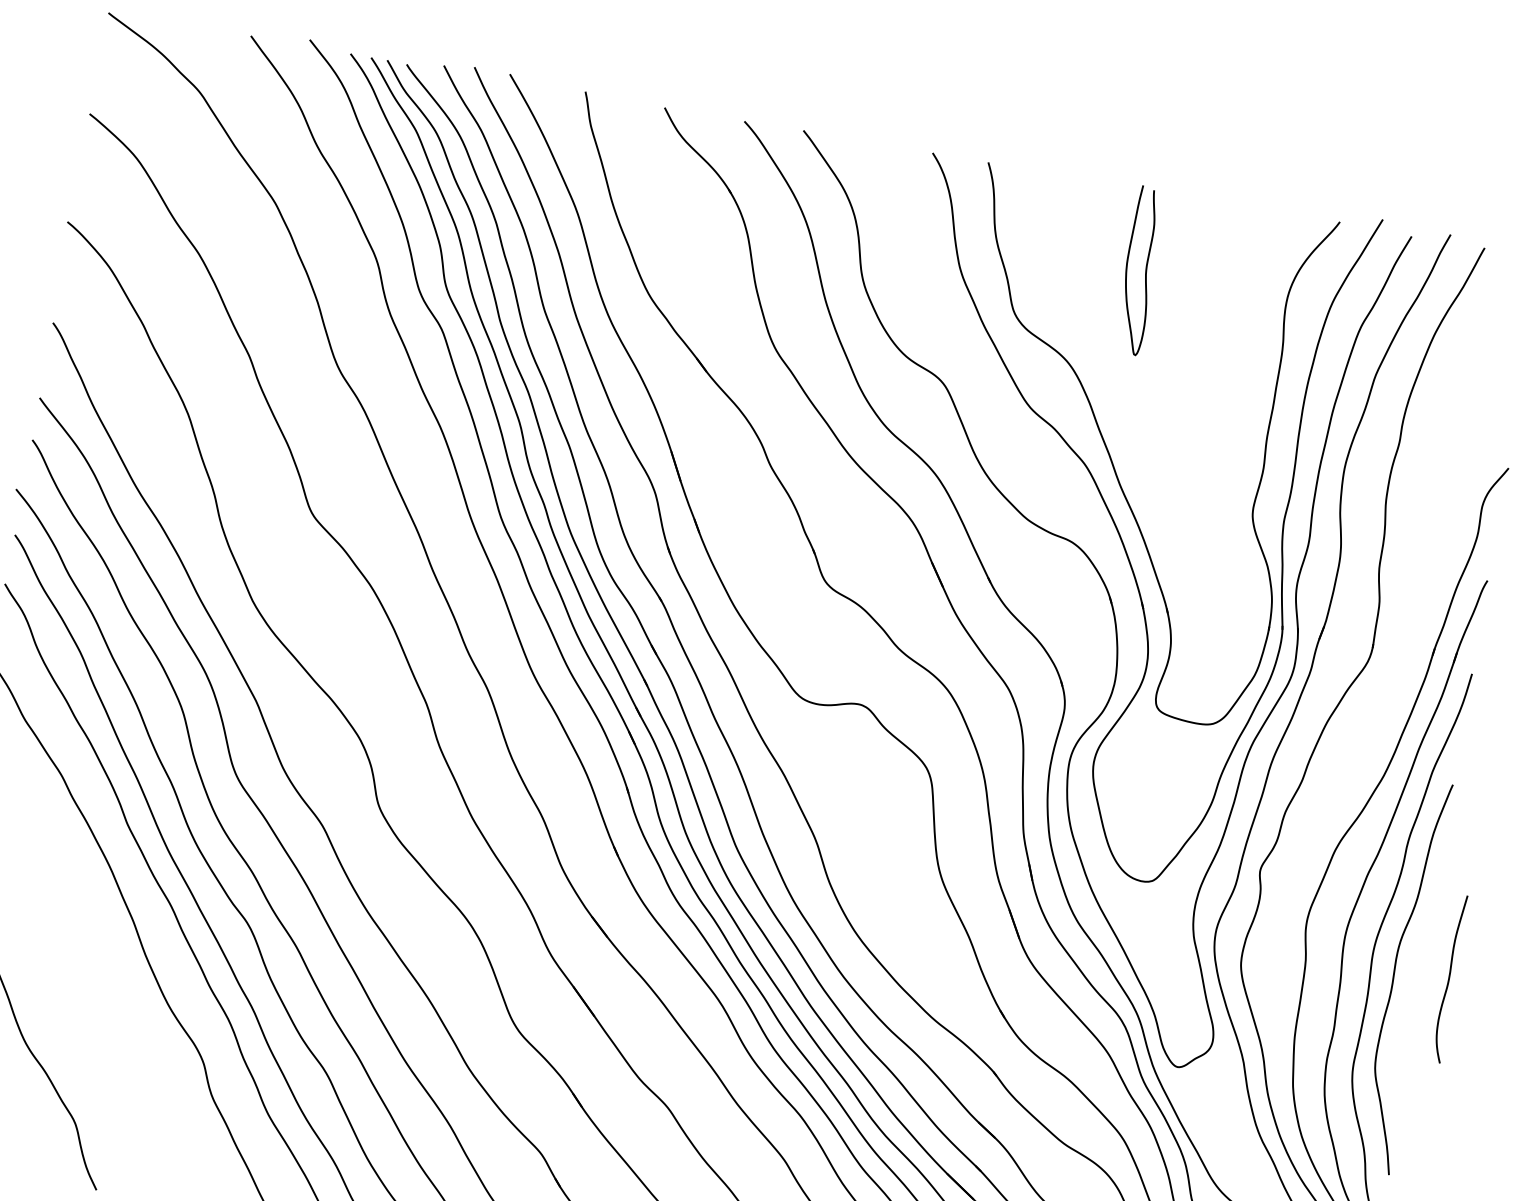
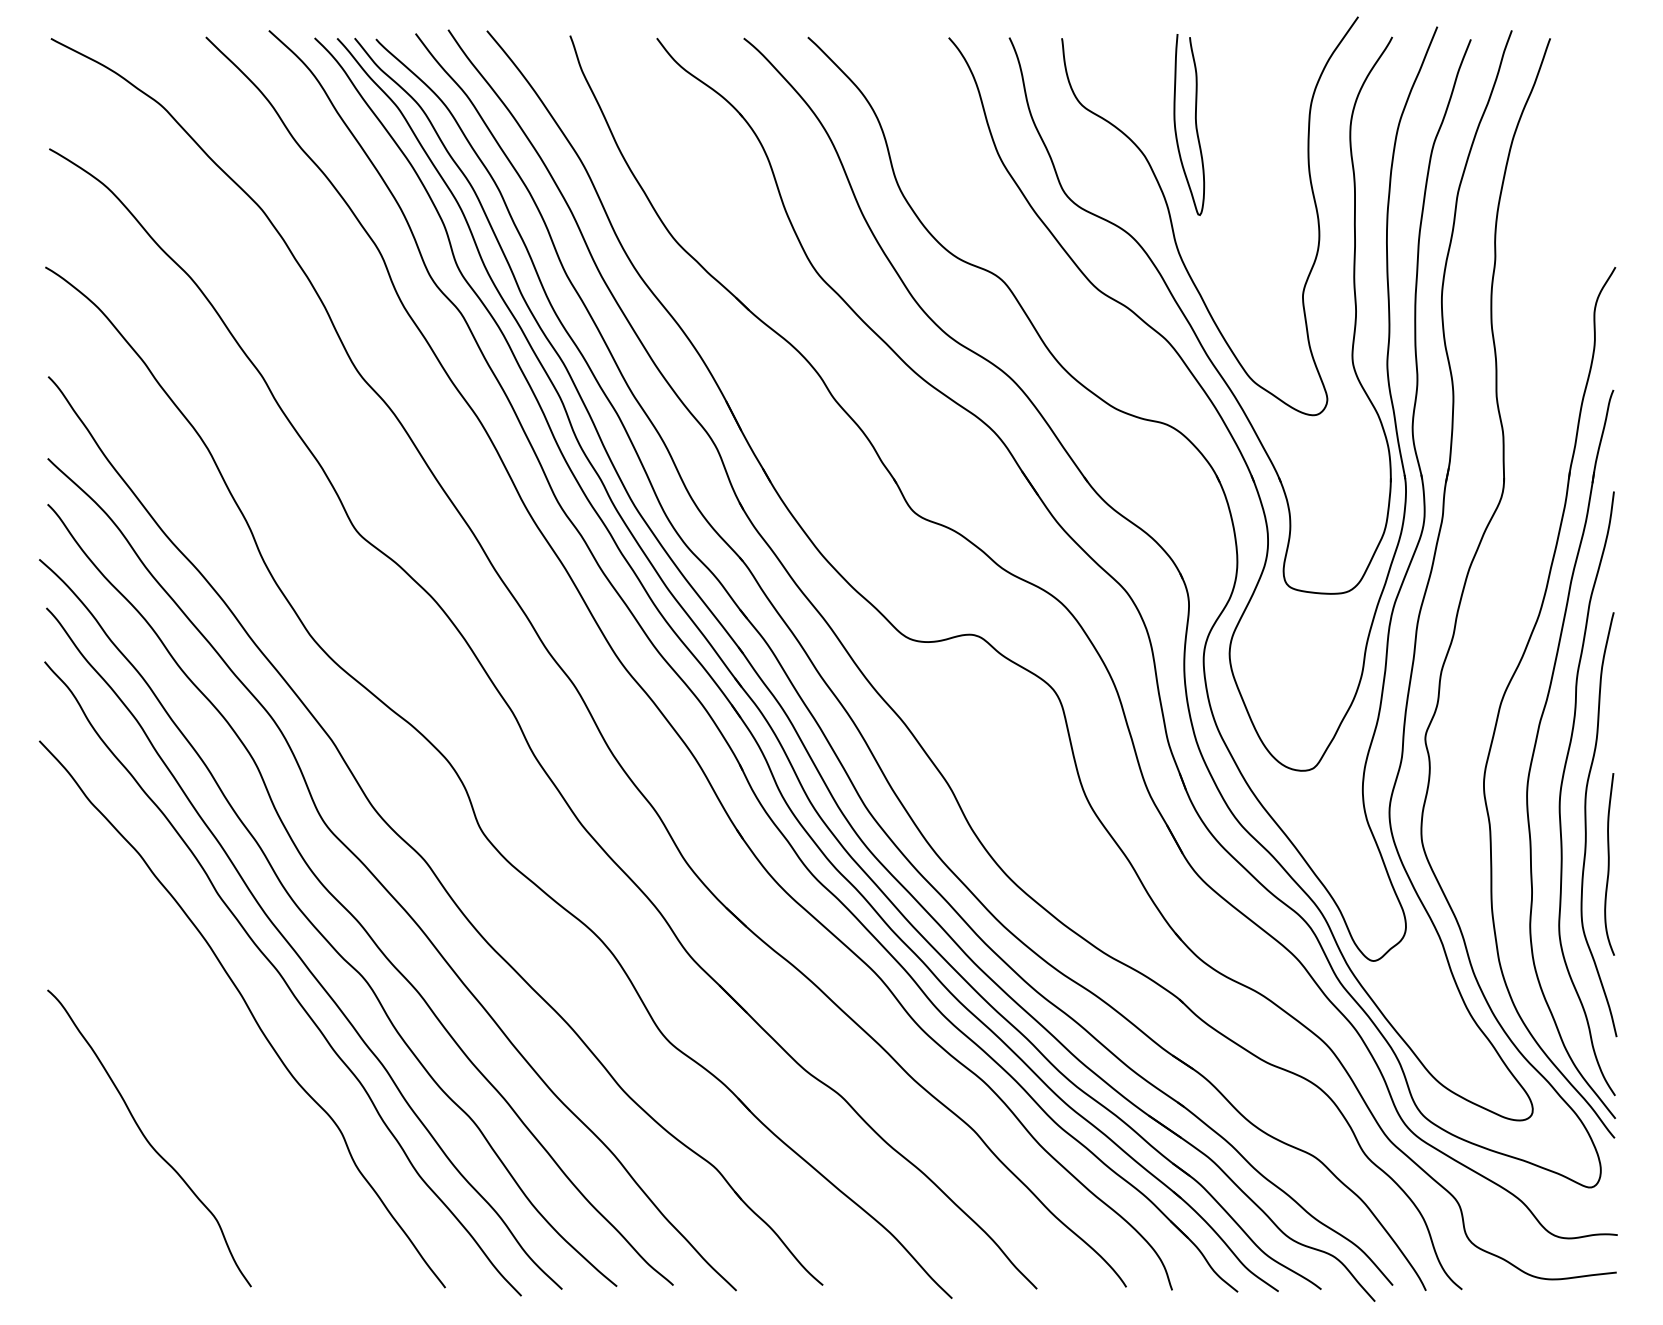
curve: (1109, 361) -> (1173, 226), added
curve: (1449, 978) -> (1609, 864), moved

